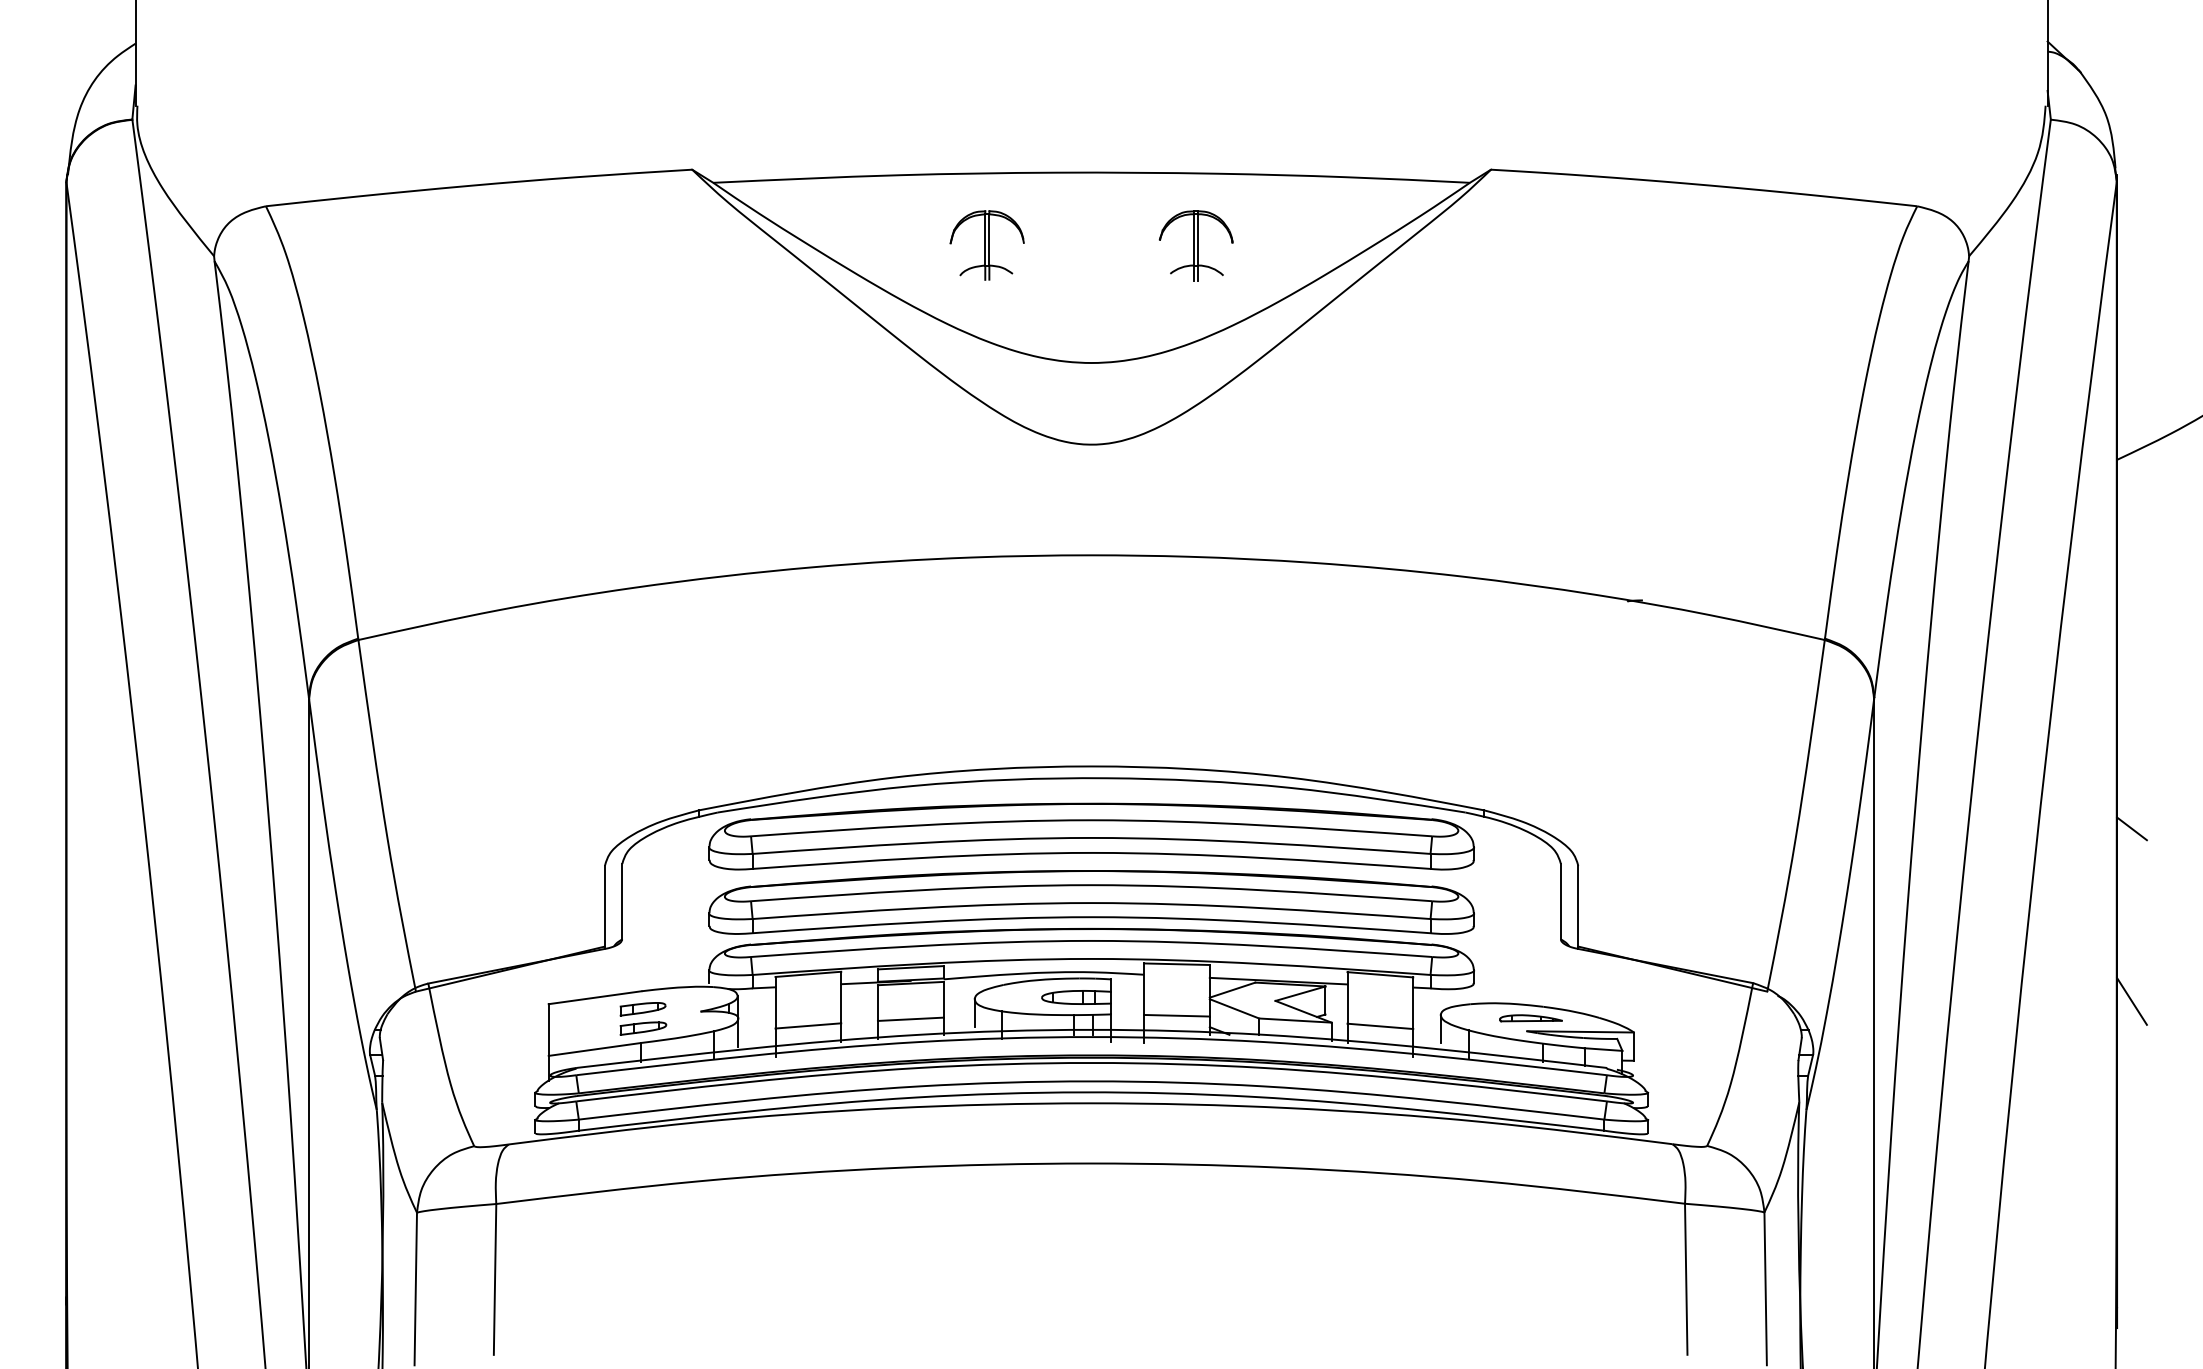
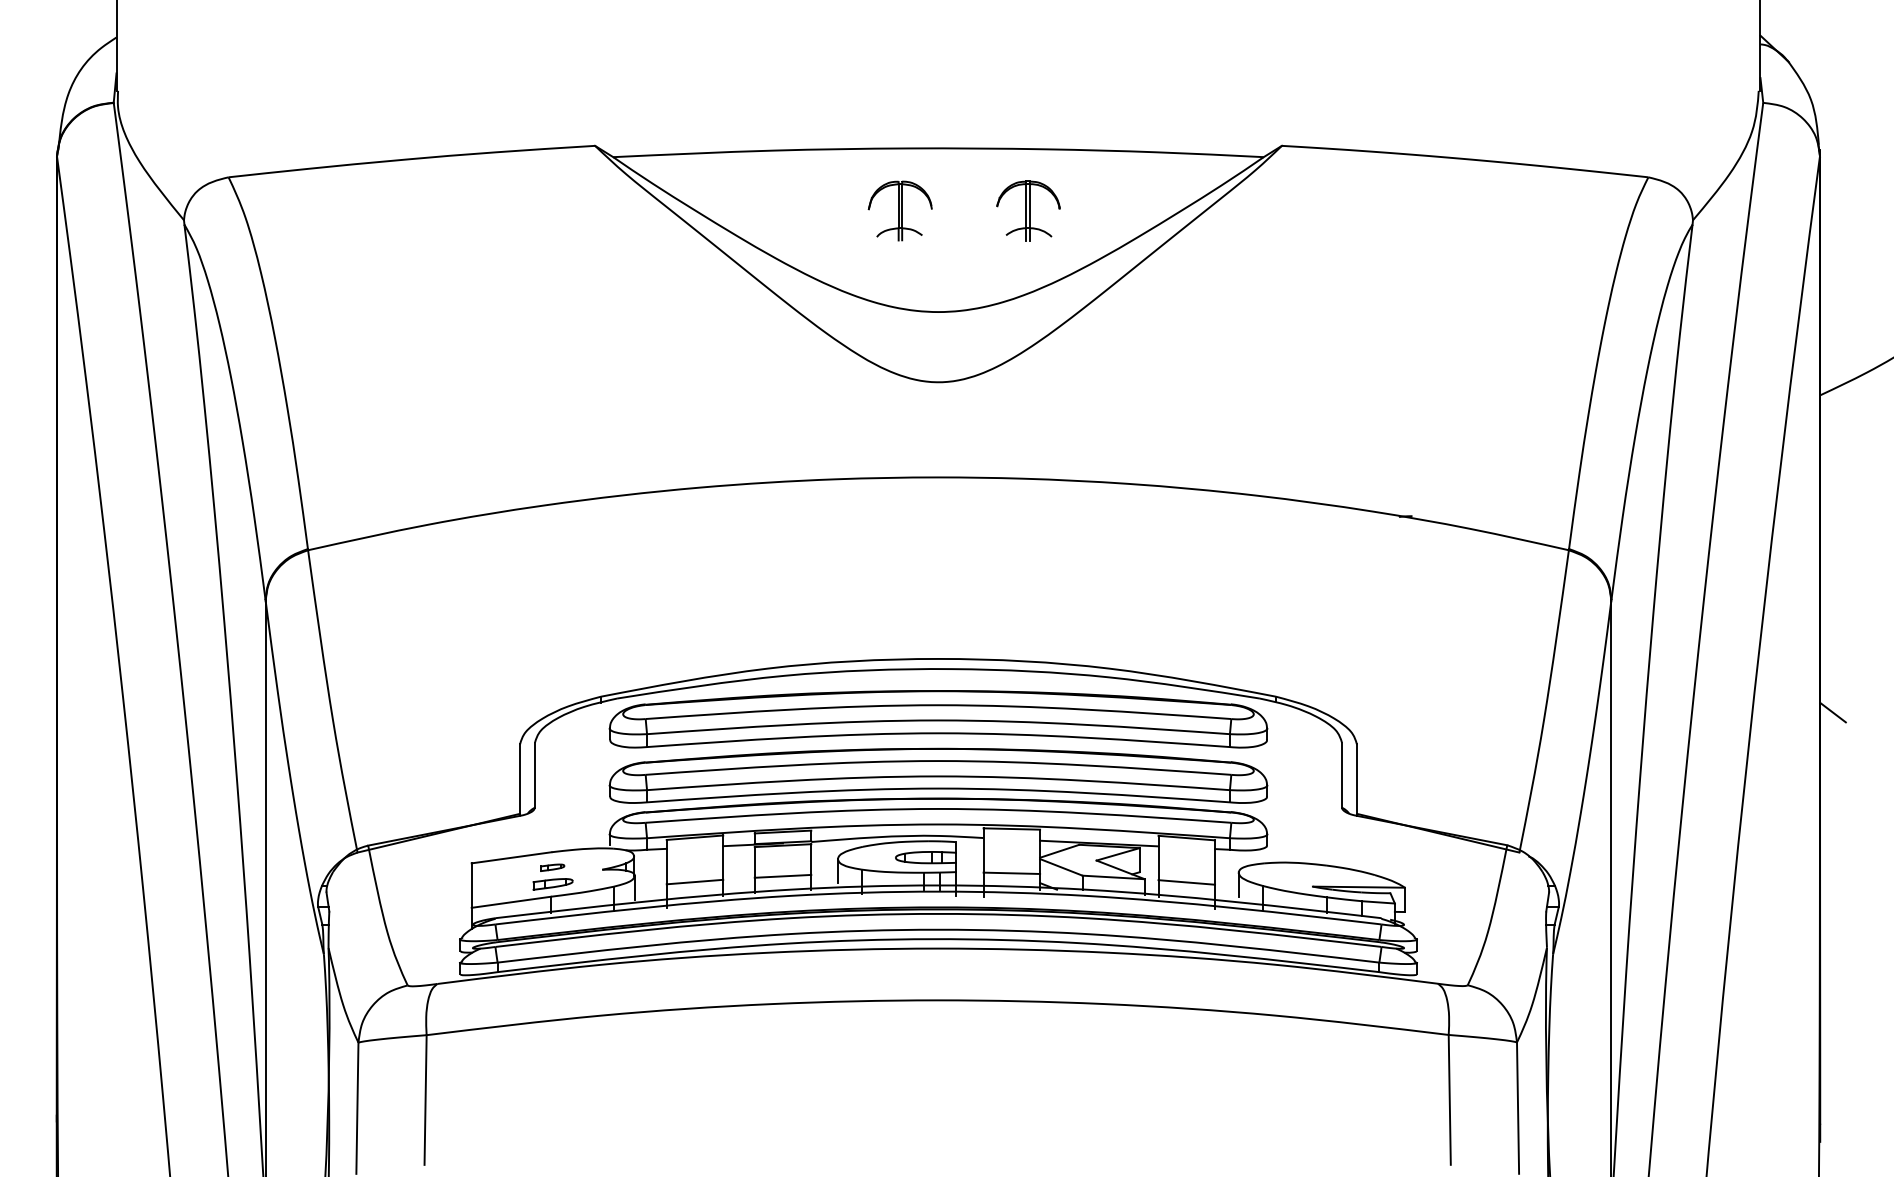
part: (986, 245) -> (899, 211), moved
line: (2131, 1001) -> (1832, 861), removed
part: (642, 1009) -> (552, 867), size x0.6
part: (1530, 1018) -> (1315, 875), removed

